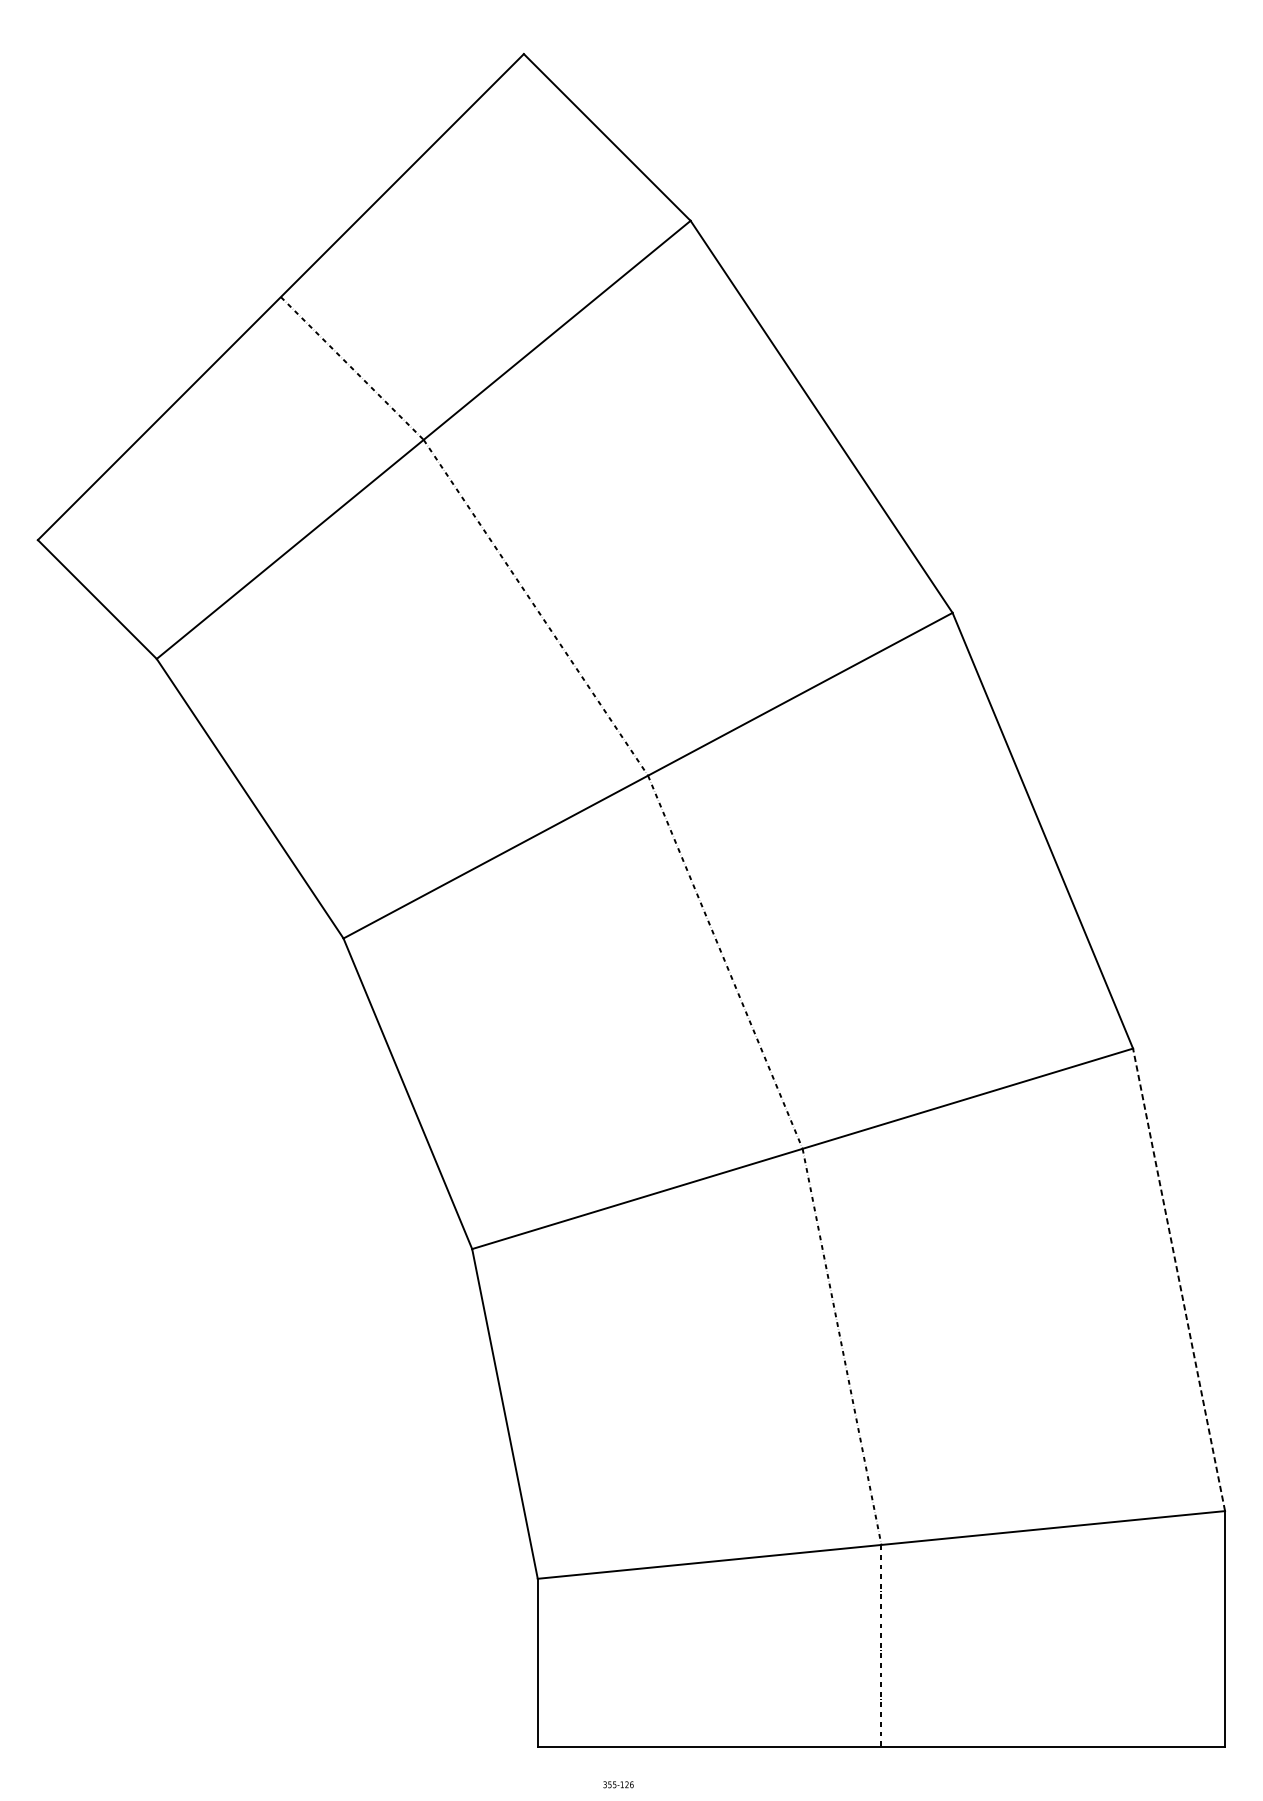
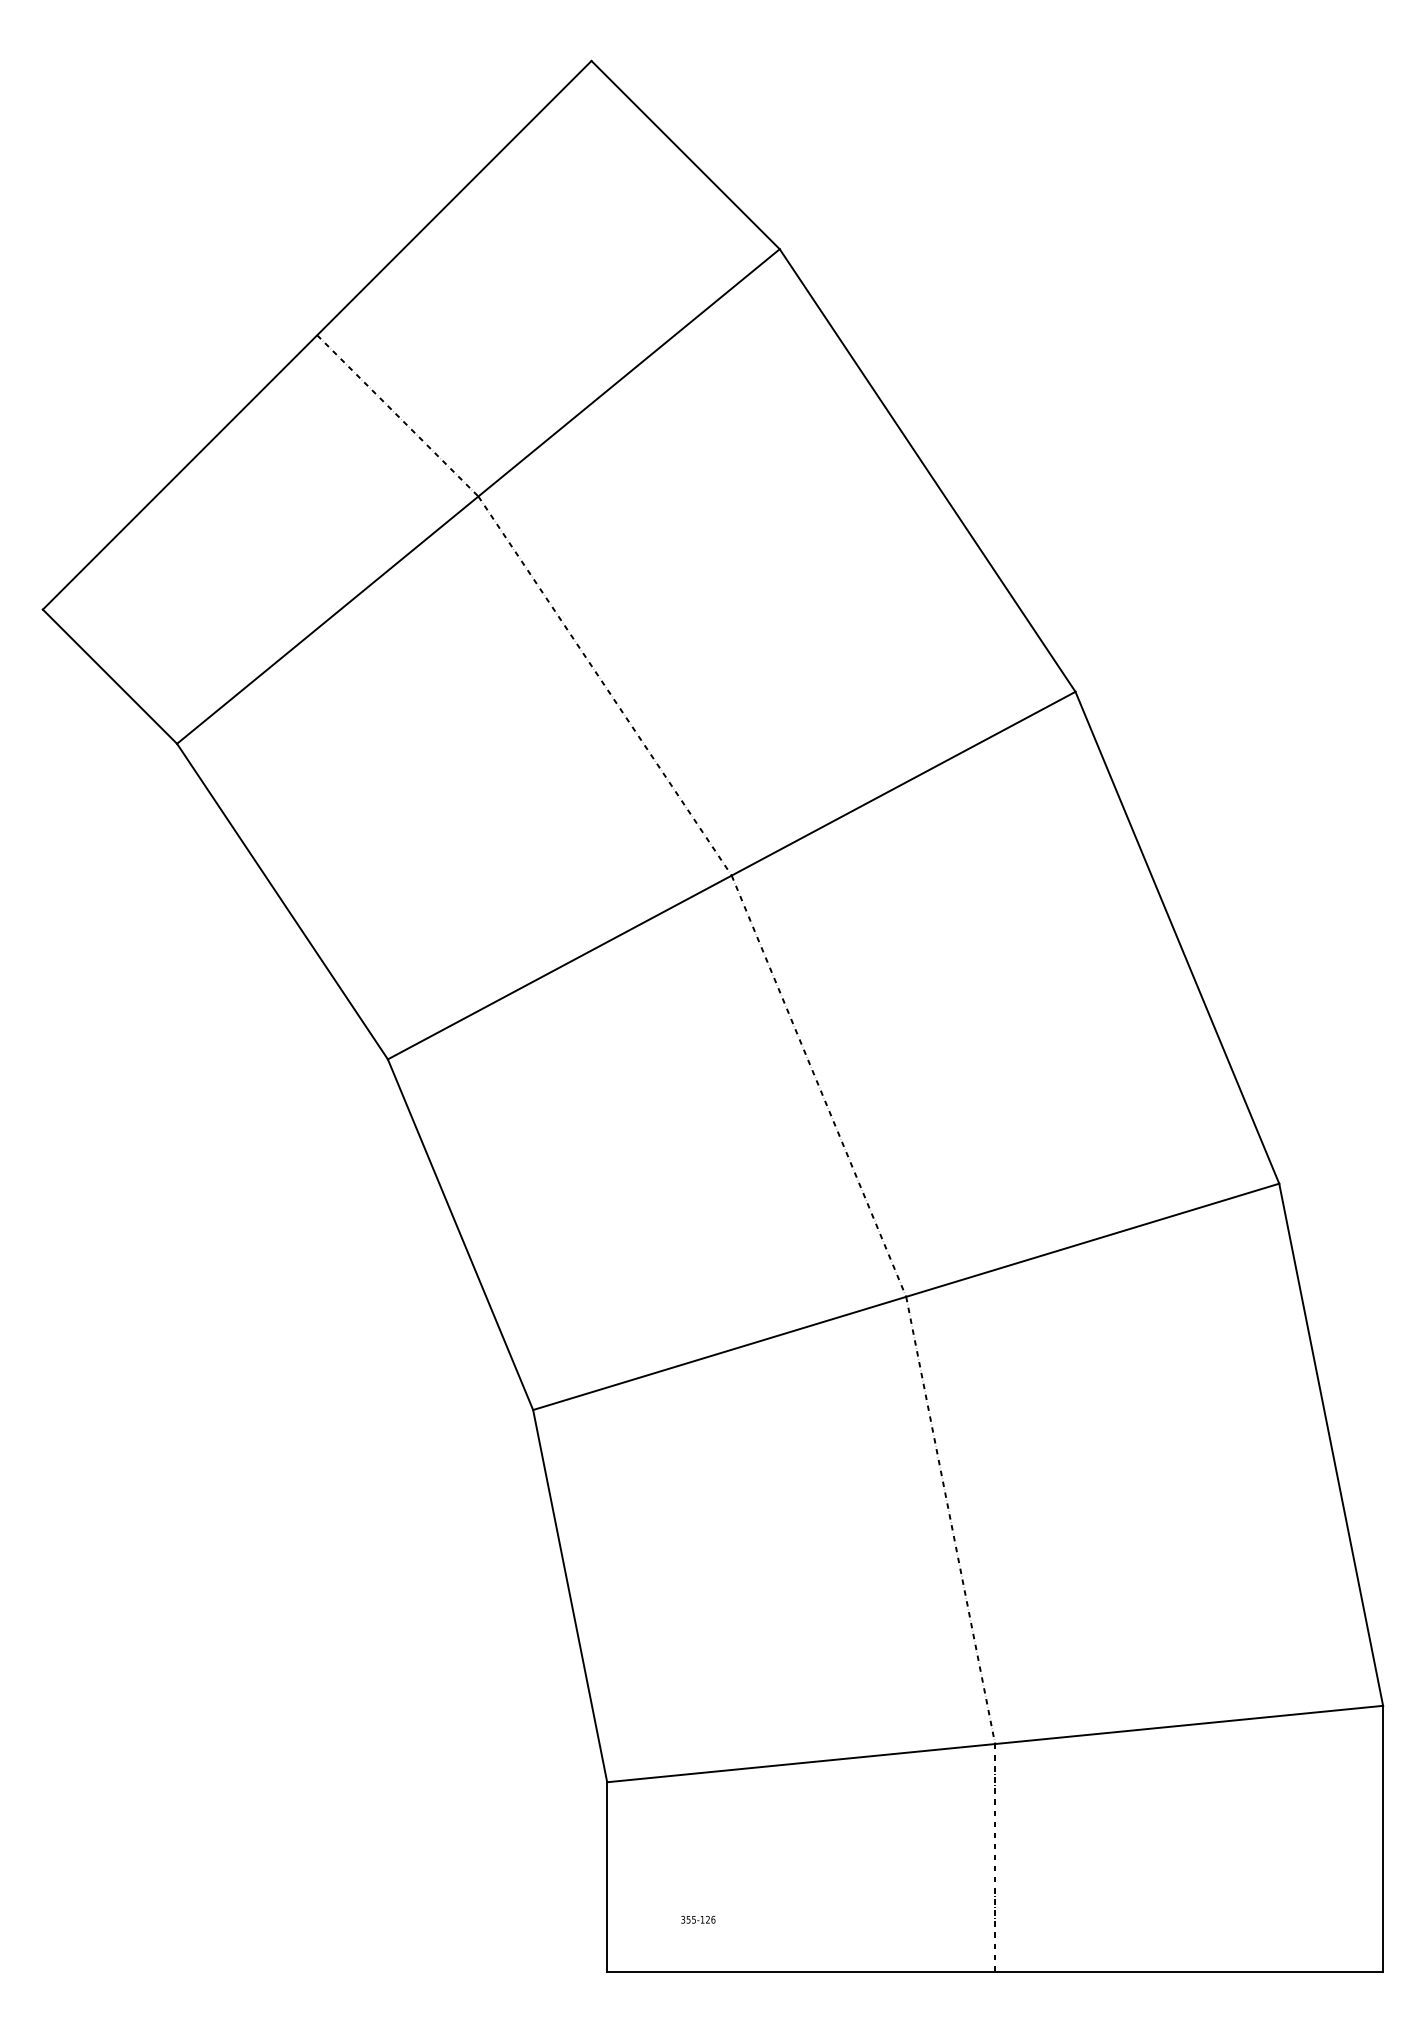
line: (1179, 1279) -> (1331, 1444), dashed -> solid
text: (618, 1784) -> (698, 1919), moved

